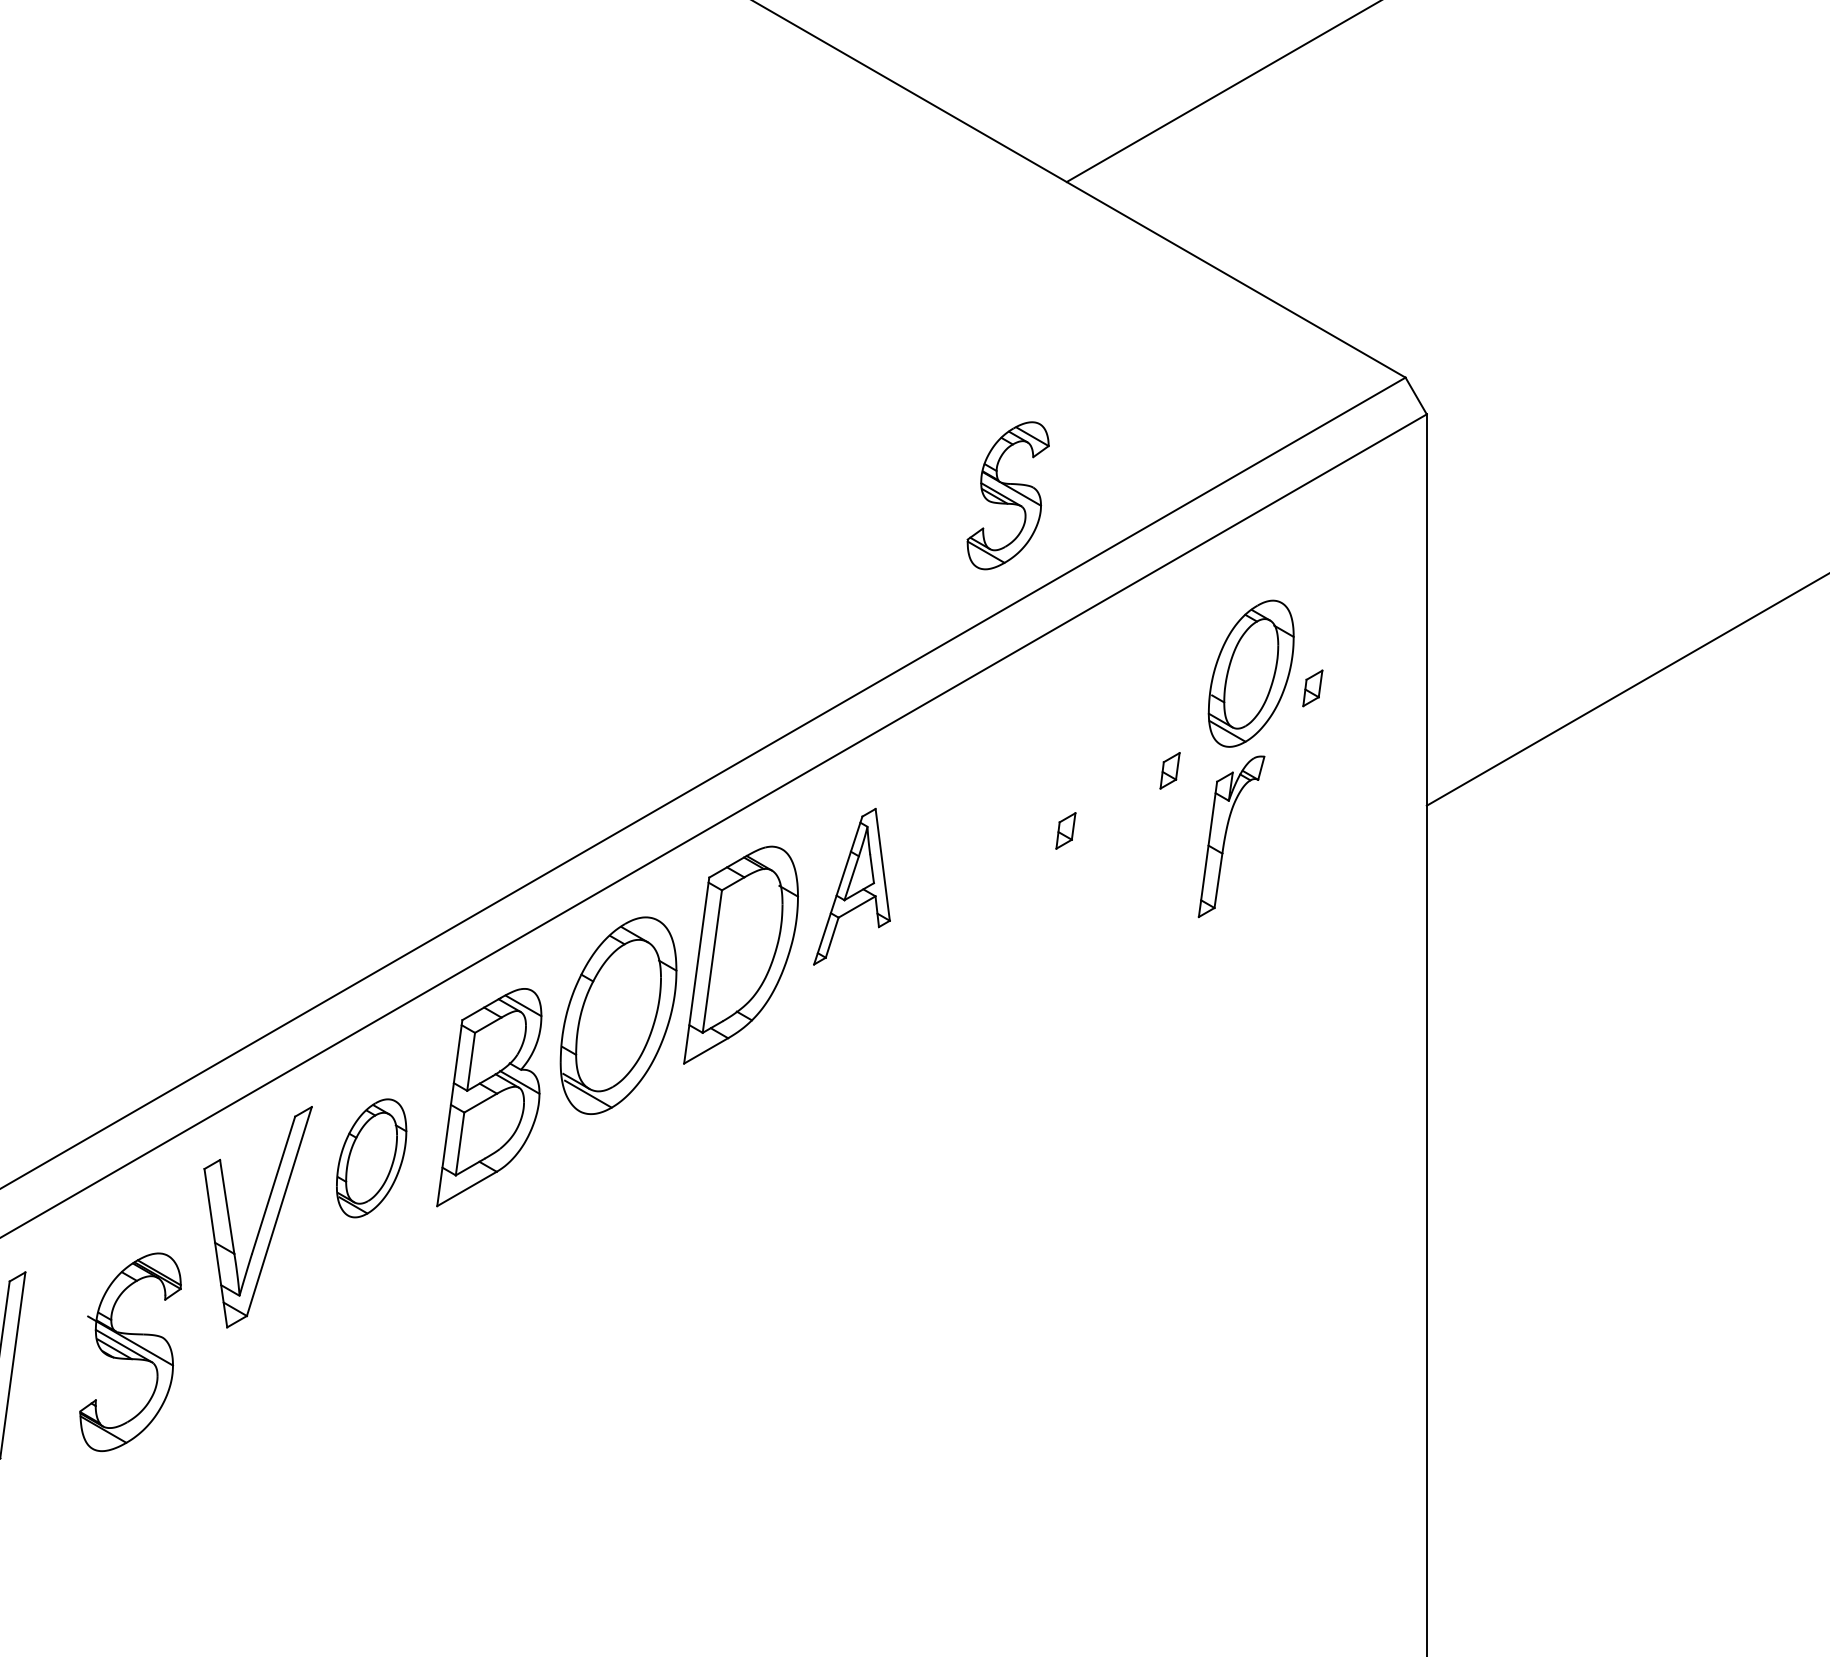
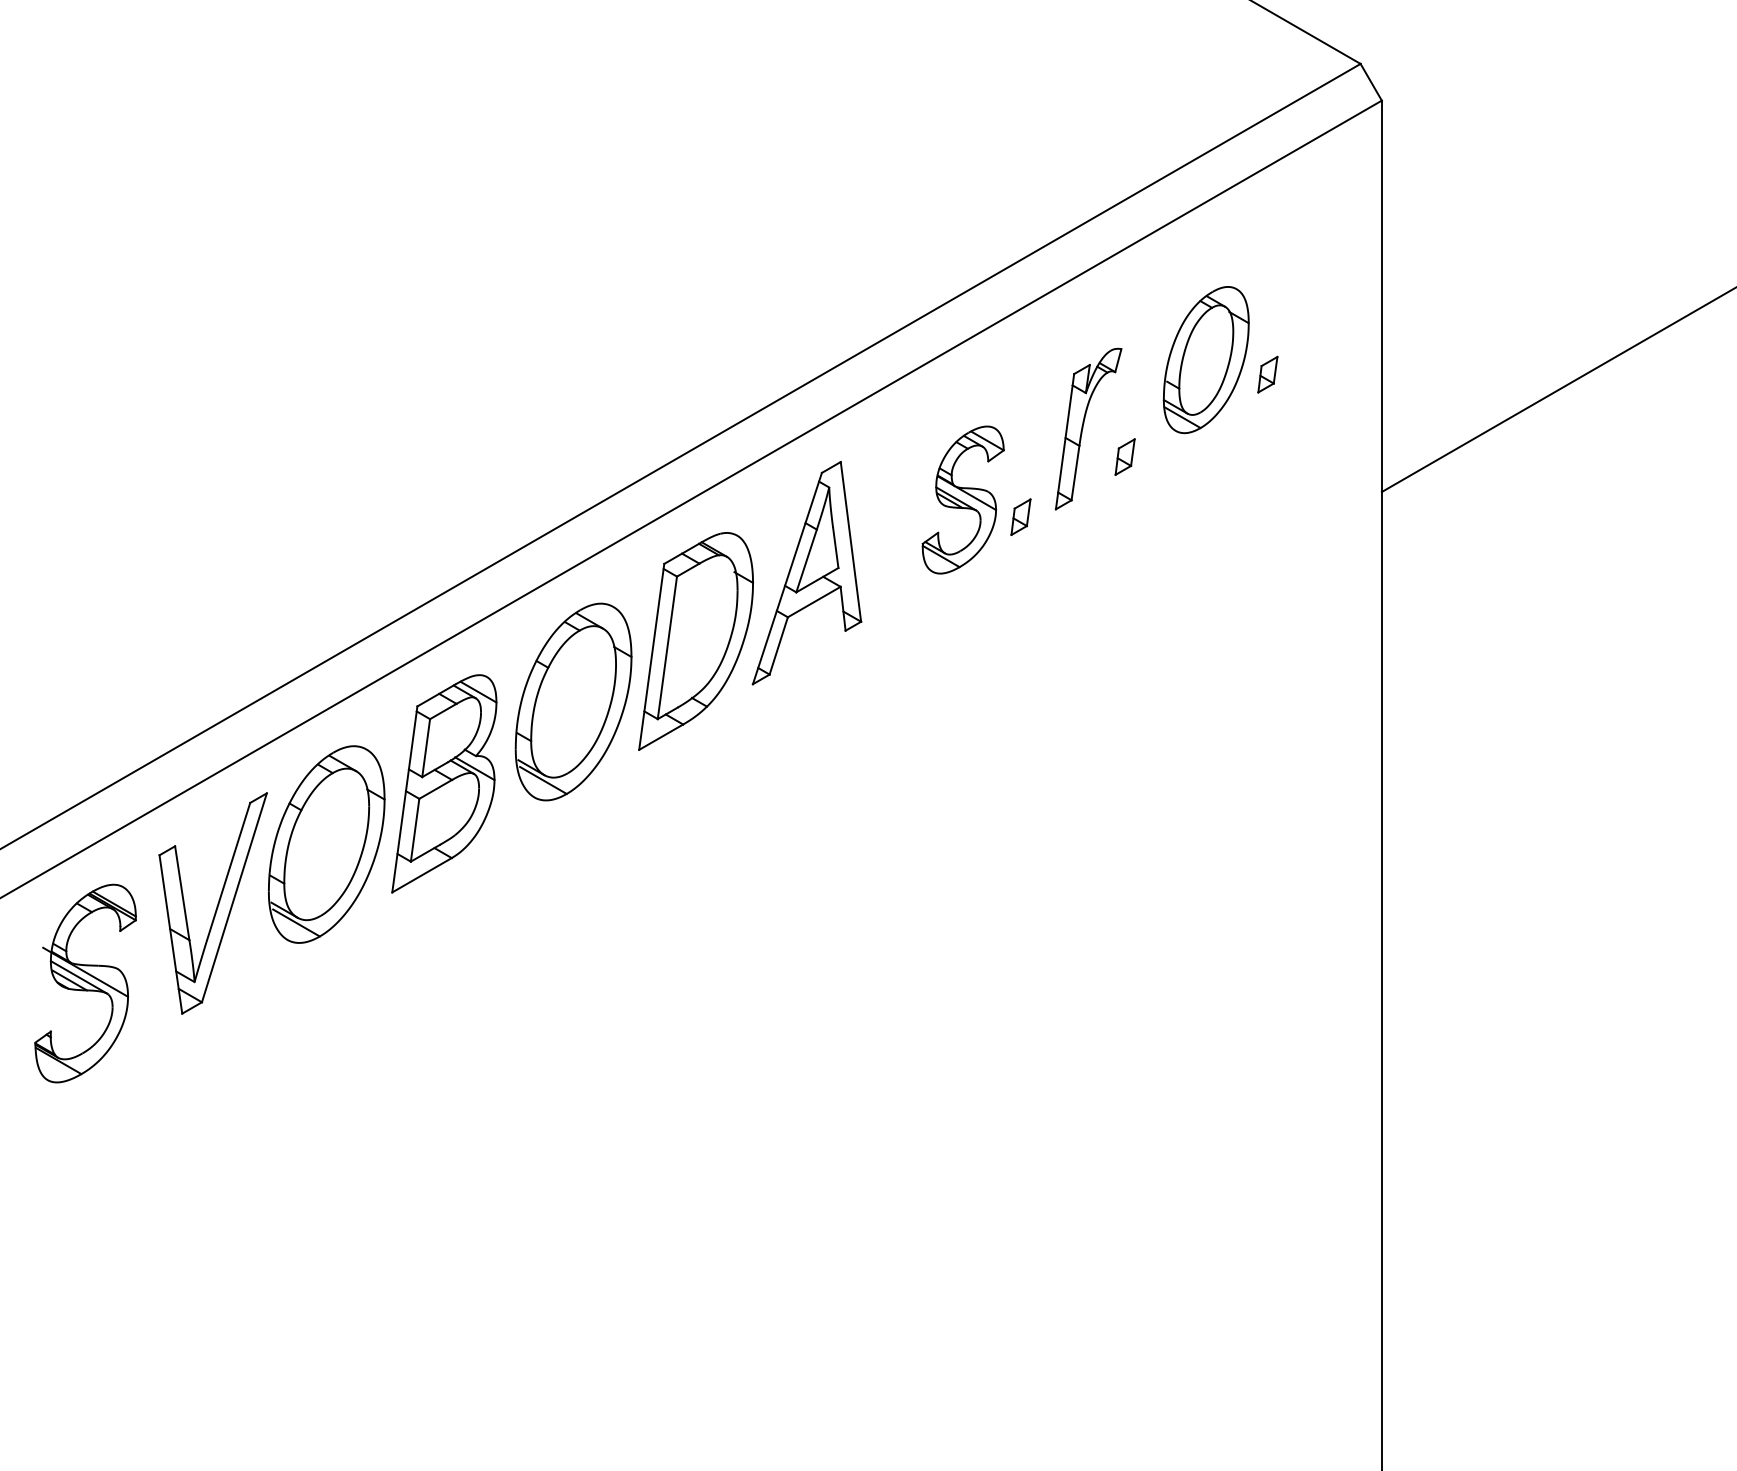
part: (1007, 495) -> (962, 499), moved
part: (1231, 836) -> (1088, 428), moved
part: (851, 886) -> (806, 572), size x1.43
part: (371, 1158) -> (326, 844), size x1.67
part: (130, 1352) -> (85, 983), moved

